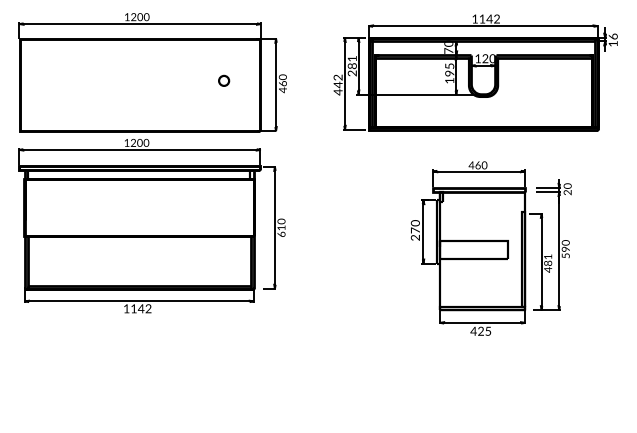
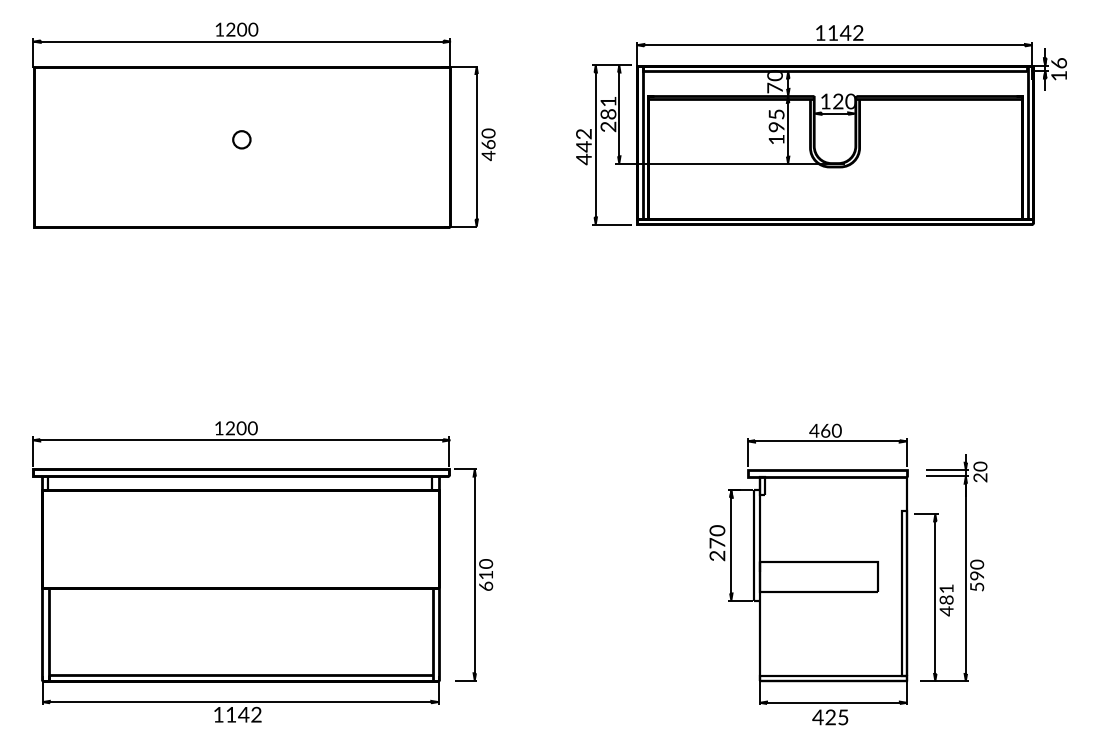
part: (224, 80) -> (242, 139), moved
part: (151, 226) -> (261, 572), moved
part: (490, 248) -> (847, 574), moved

